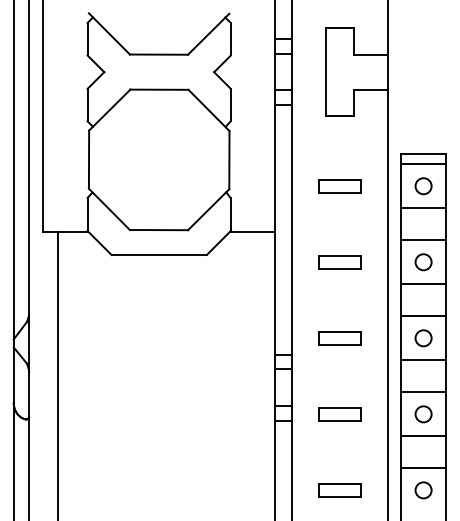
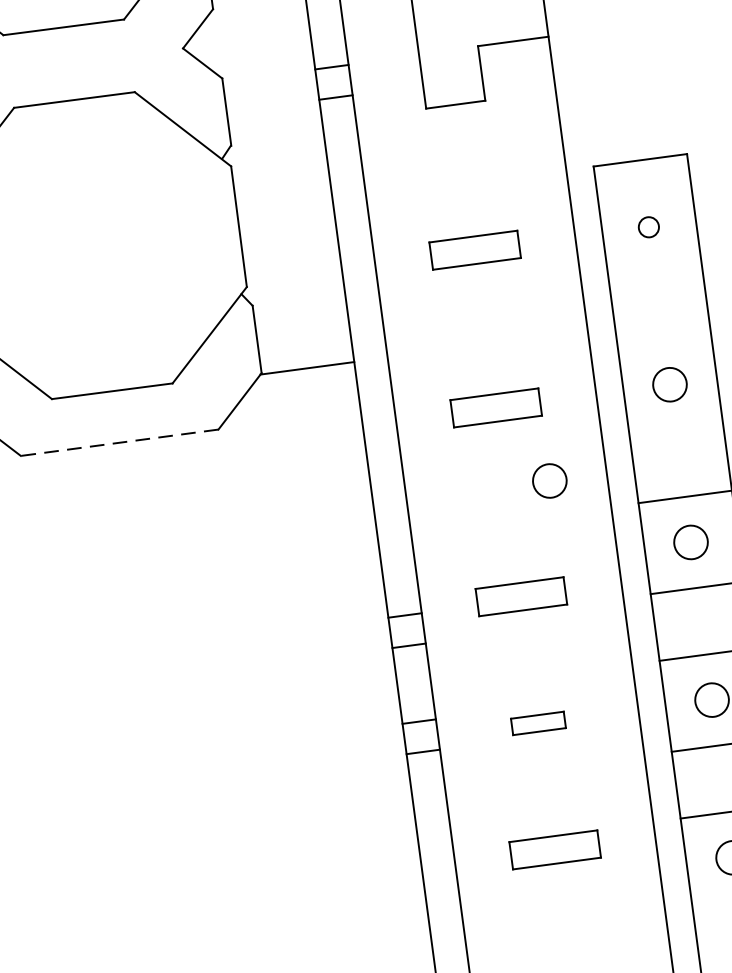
line: (423, 164) -> (642, 182), removed
circle: (423, 186) -> (648, 227), size x0.6
line: (423, 208) -> (654, 273), removed
line: (423, 240) -> (663, 339), removed
line: (159, 254) -> (120, 441), solid -> dashed
line: (423, 284) -> (675, 430), removed
circle: (360, 300) -> (549, 481), added
part: (339, 338) -> (520, 597), moved
part: (339, 414) -> (537, 723), size x0.6
part: (339, 490) -> (554, 850), moved

